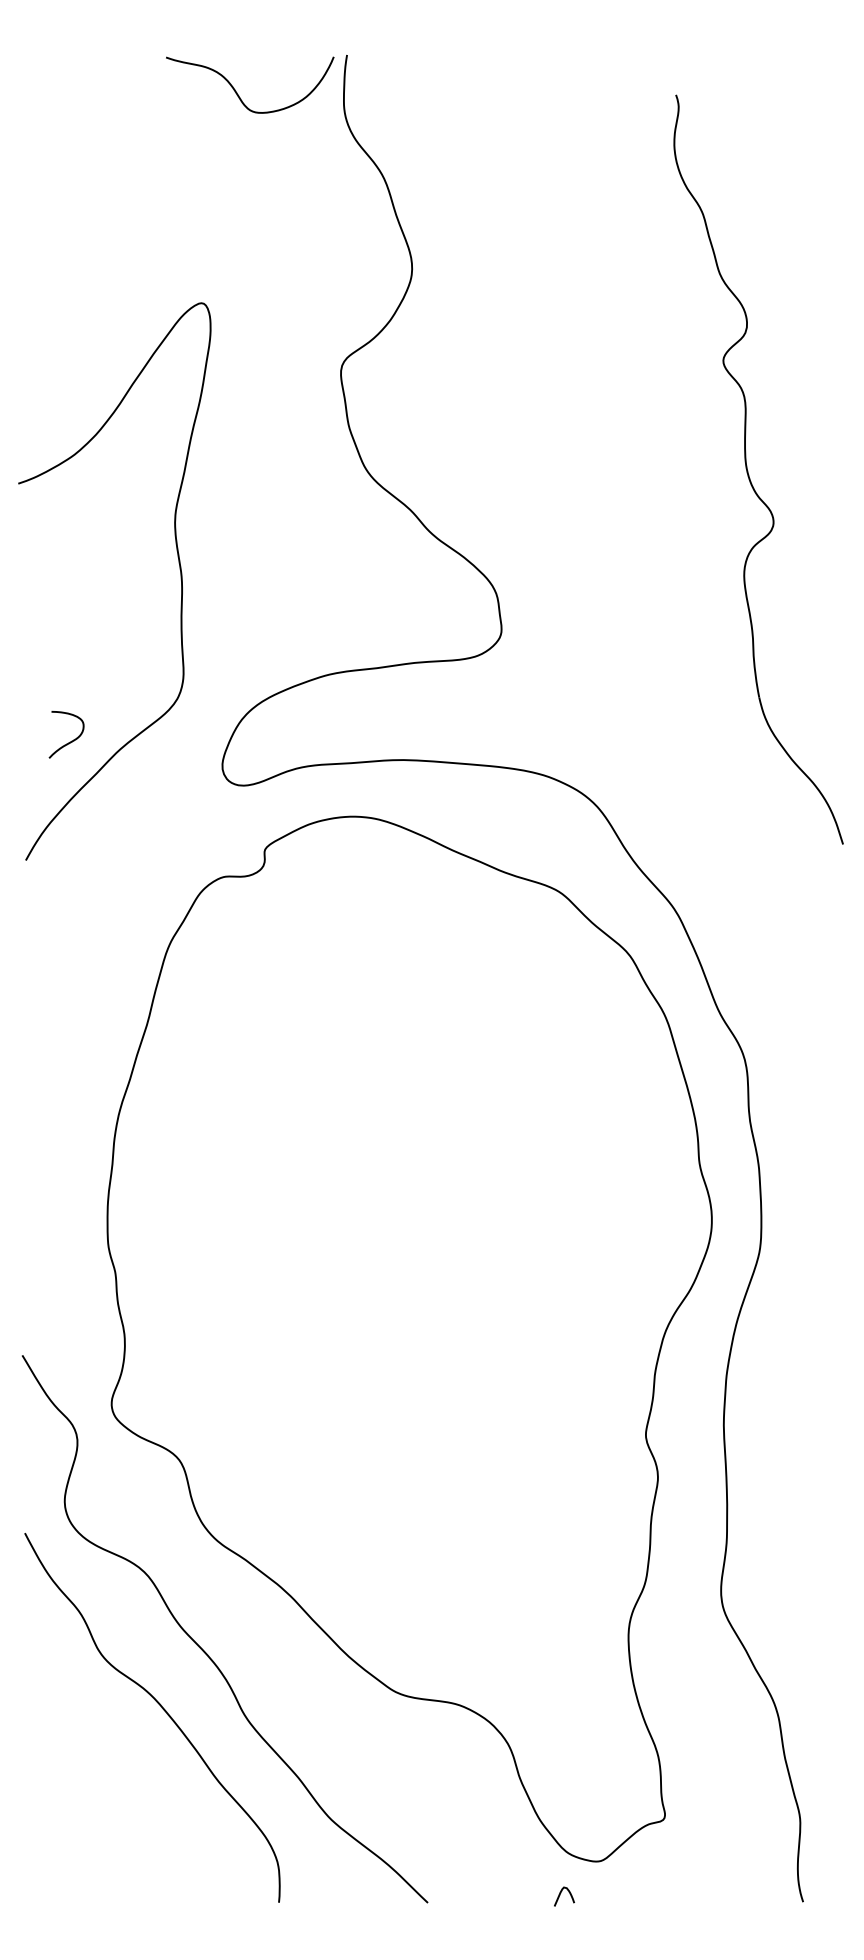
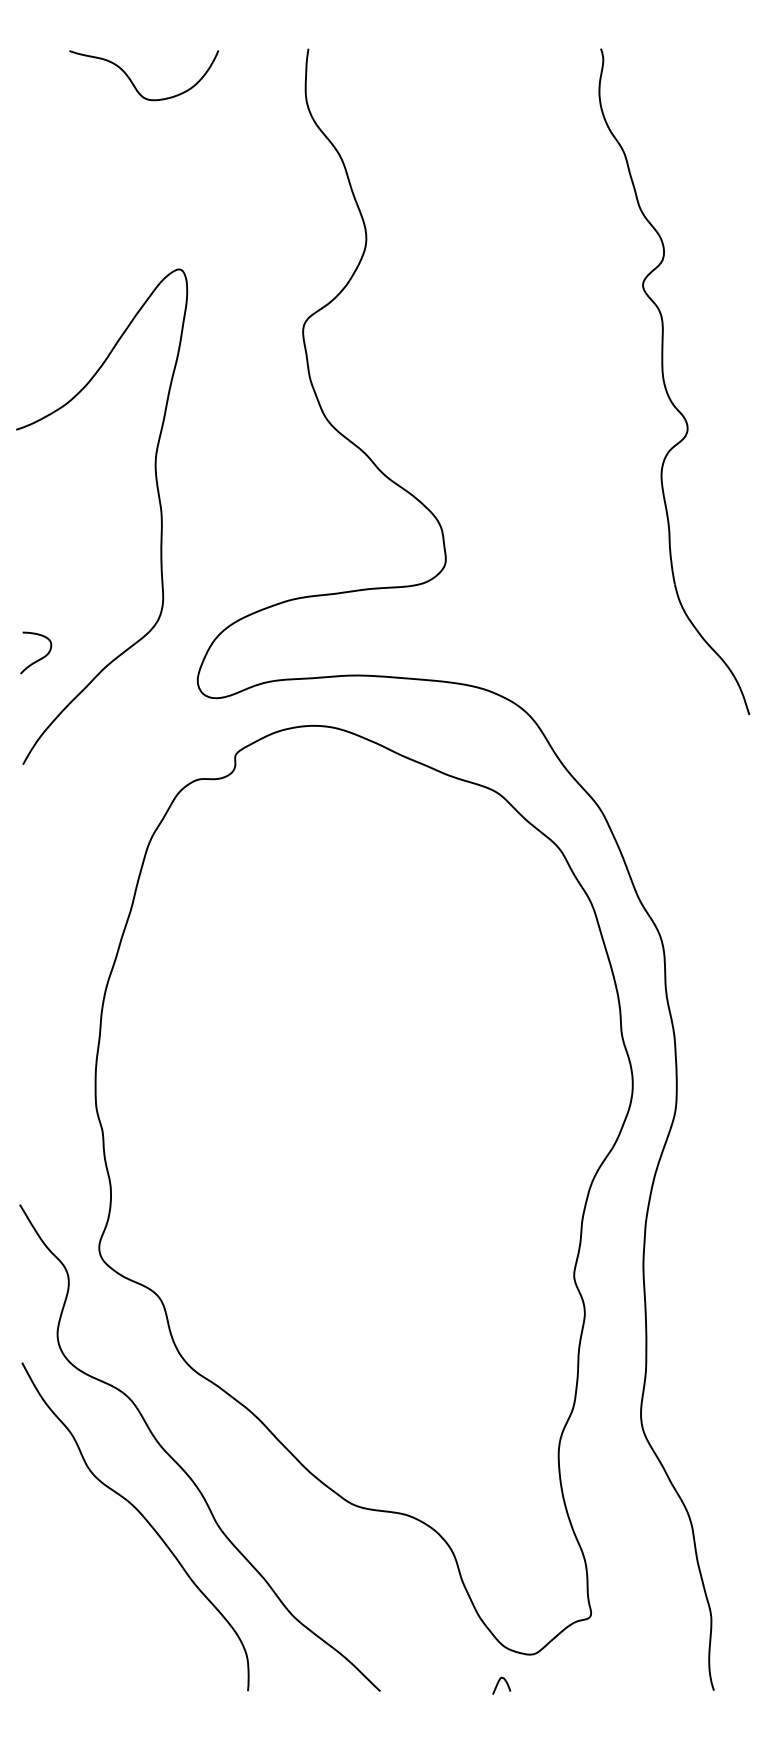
curve: (237, 92) -> (132, 82), moved
part: (748, 470) -> (665, 382), moved
curve: (71, 740) -> (40, 658), moved

